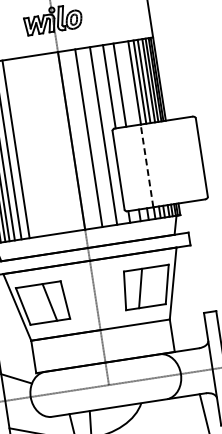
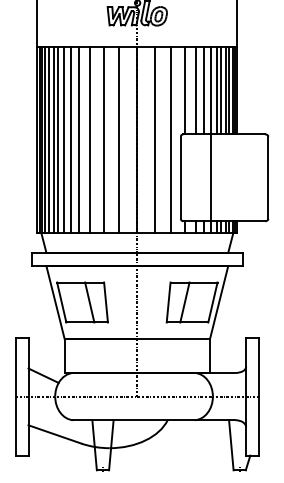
line: (128, 83) -> (204, 90), added
line: (54, 143) -> (119, 140), added
line: (39, 146) -> (103, 140), added
line: (27, 147) -> (90, 140), added
line: (146, 165) -> (210, 177), dashed -> solid

